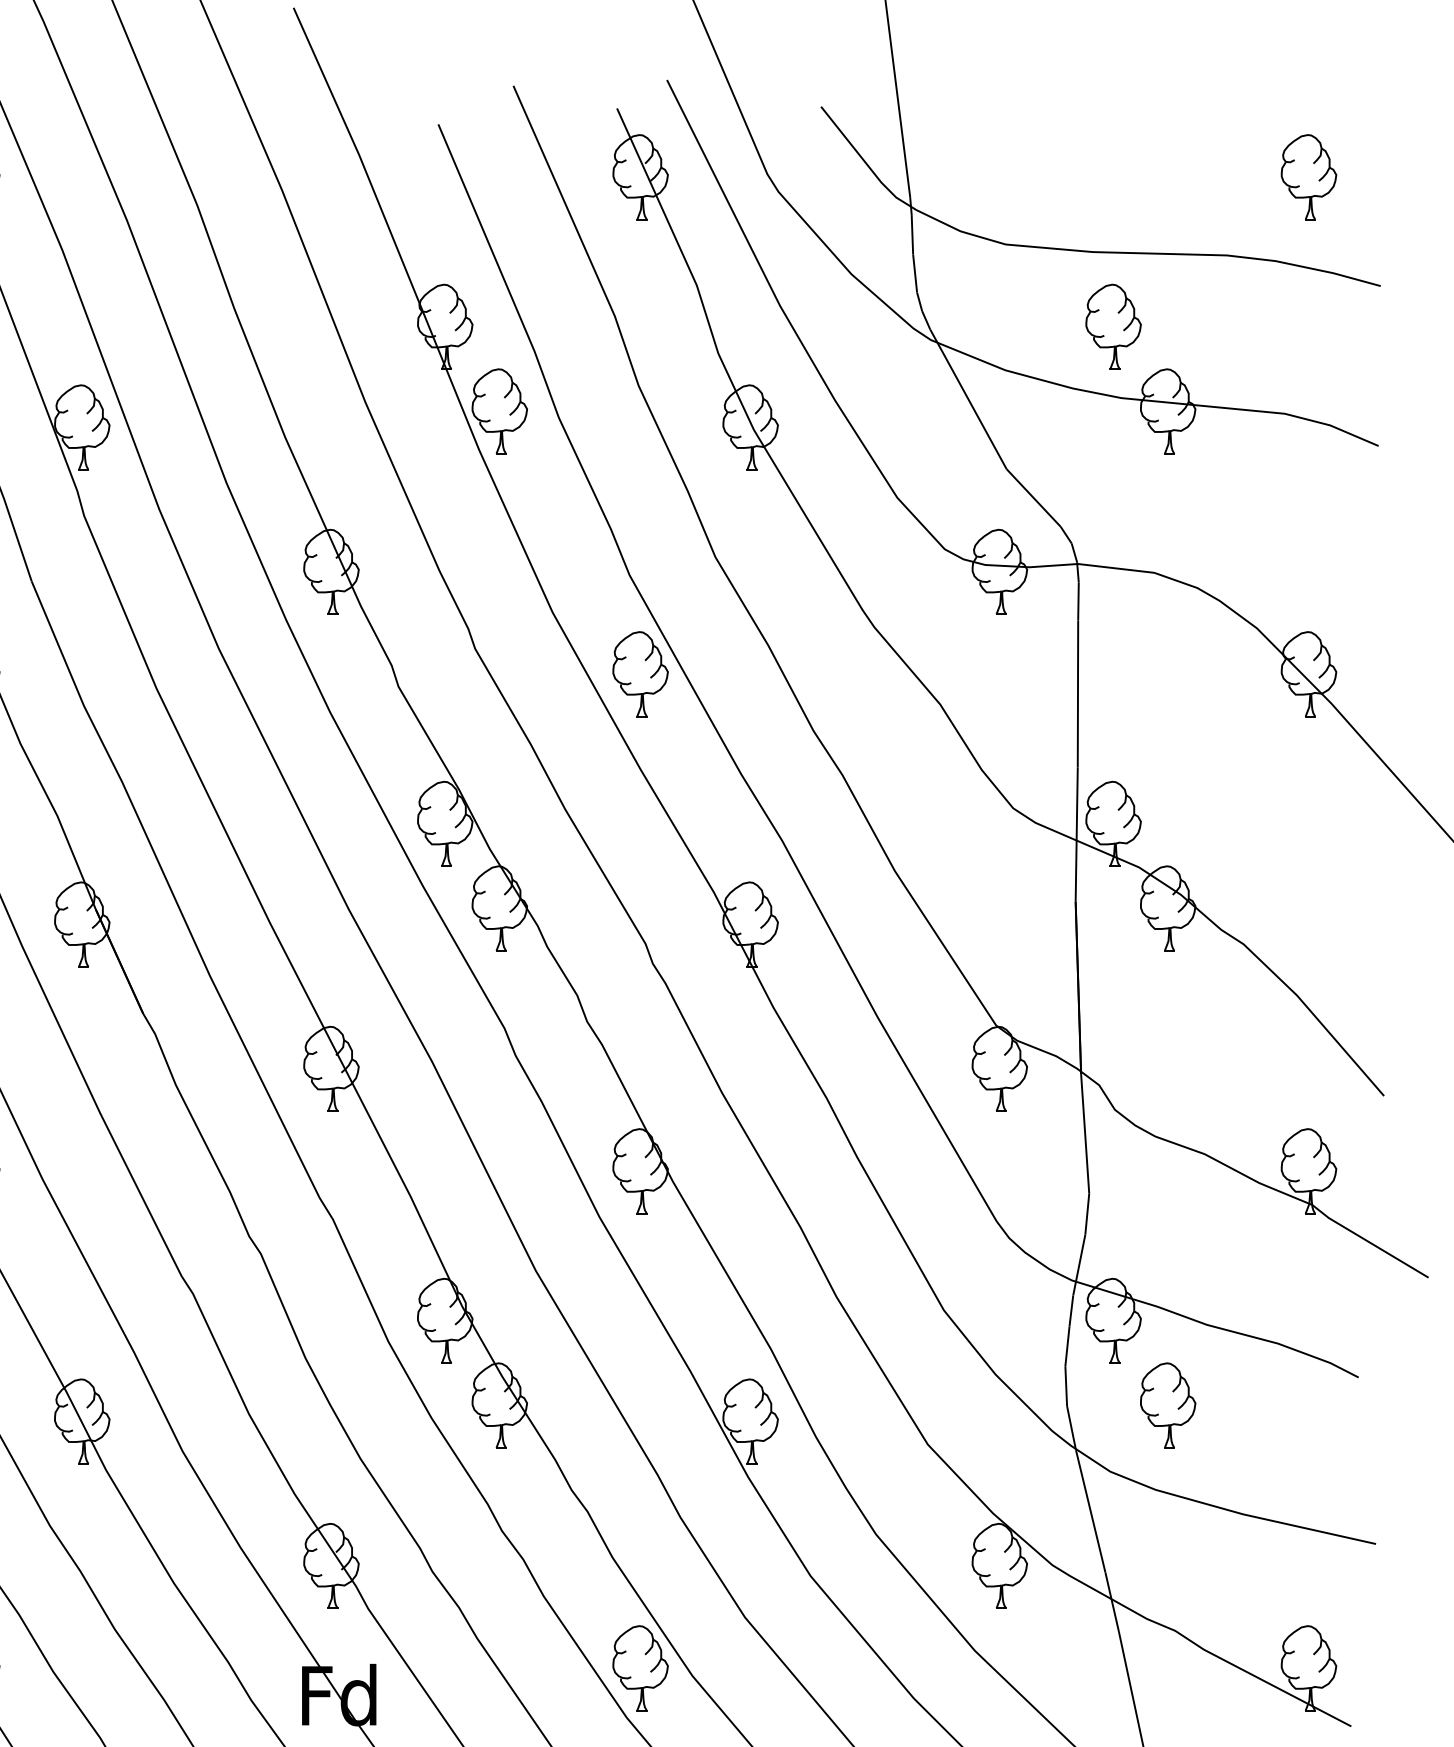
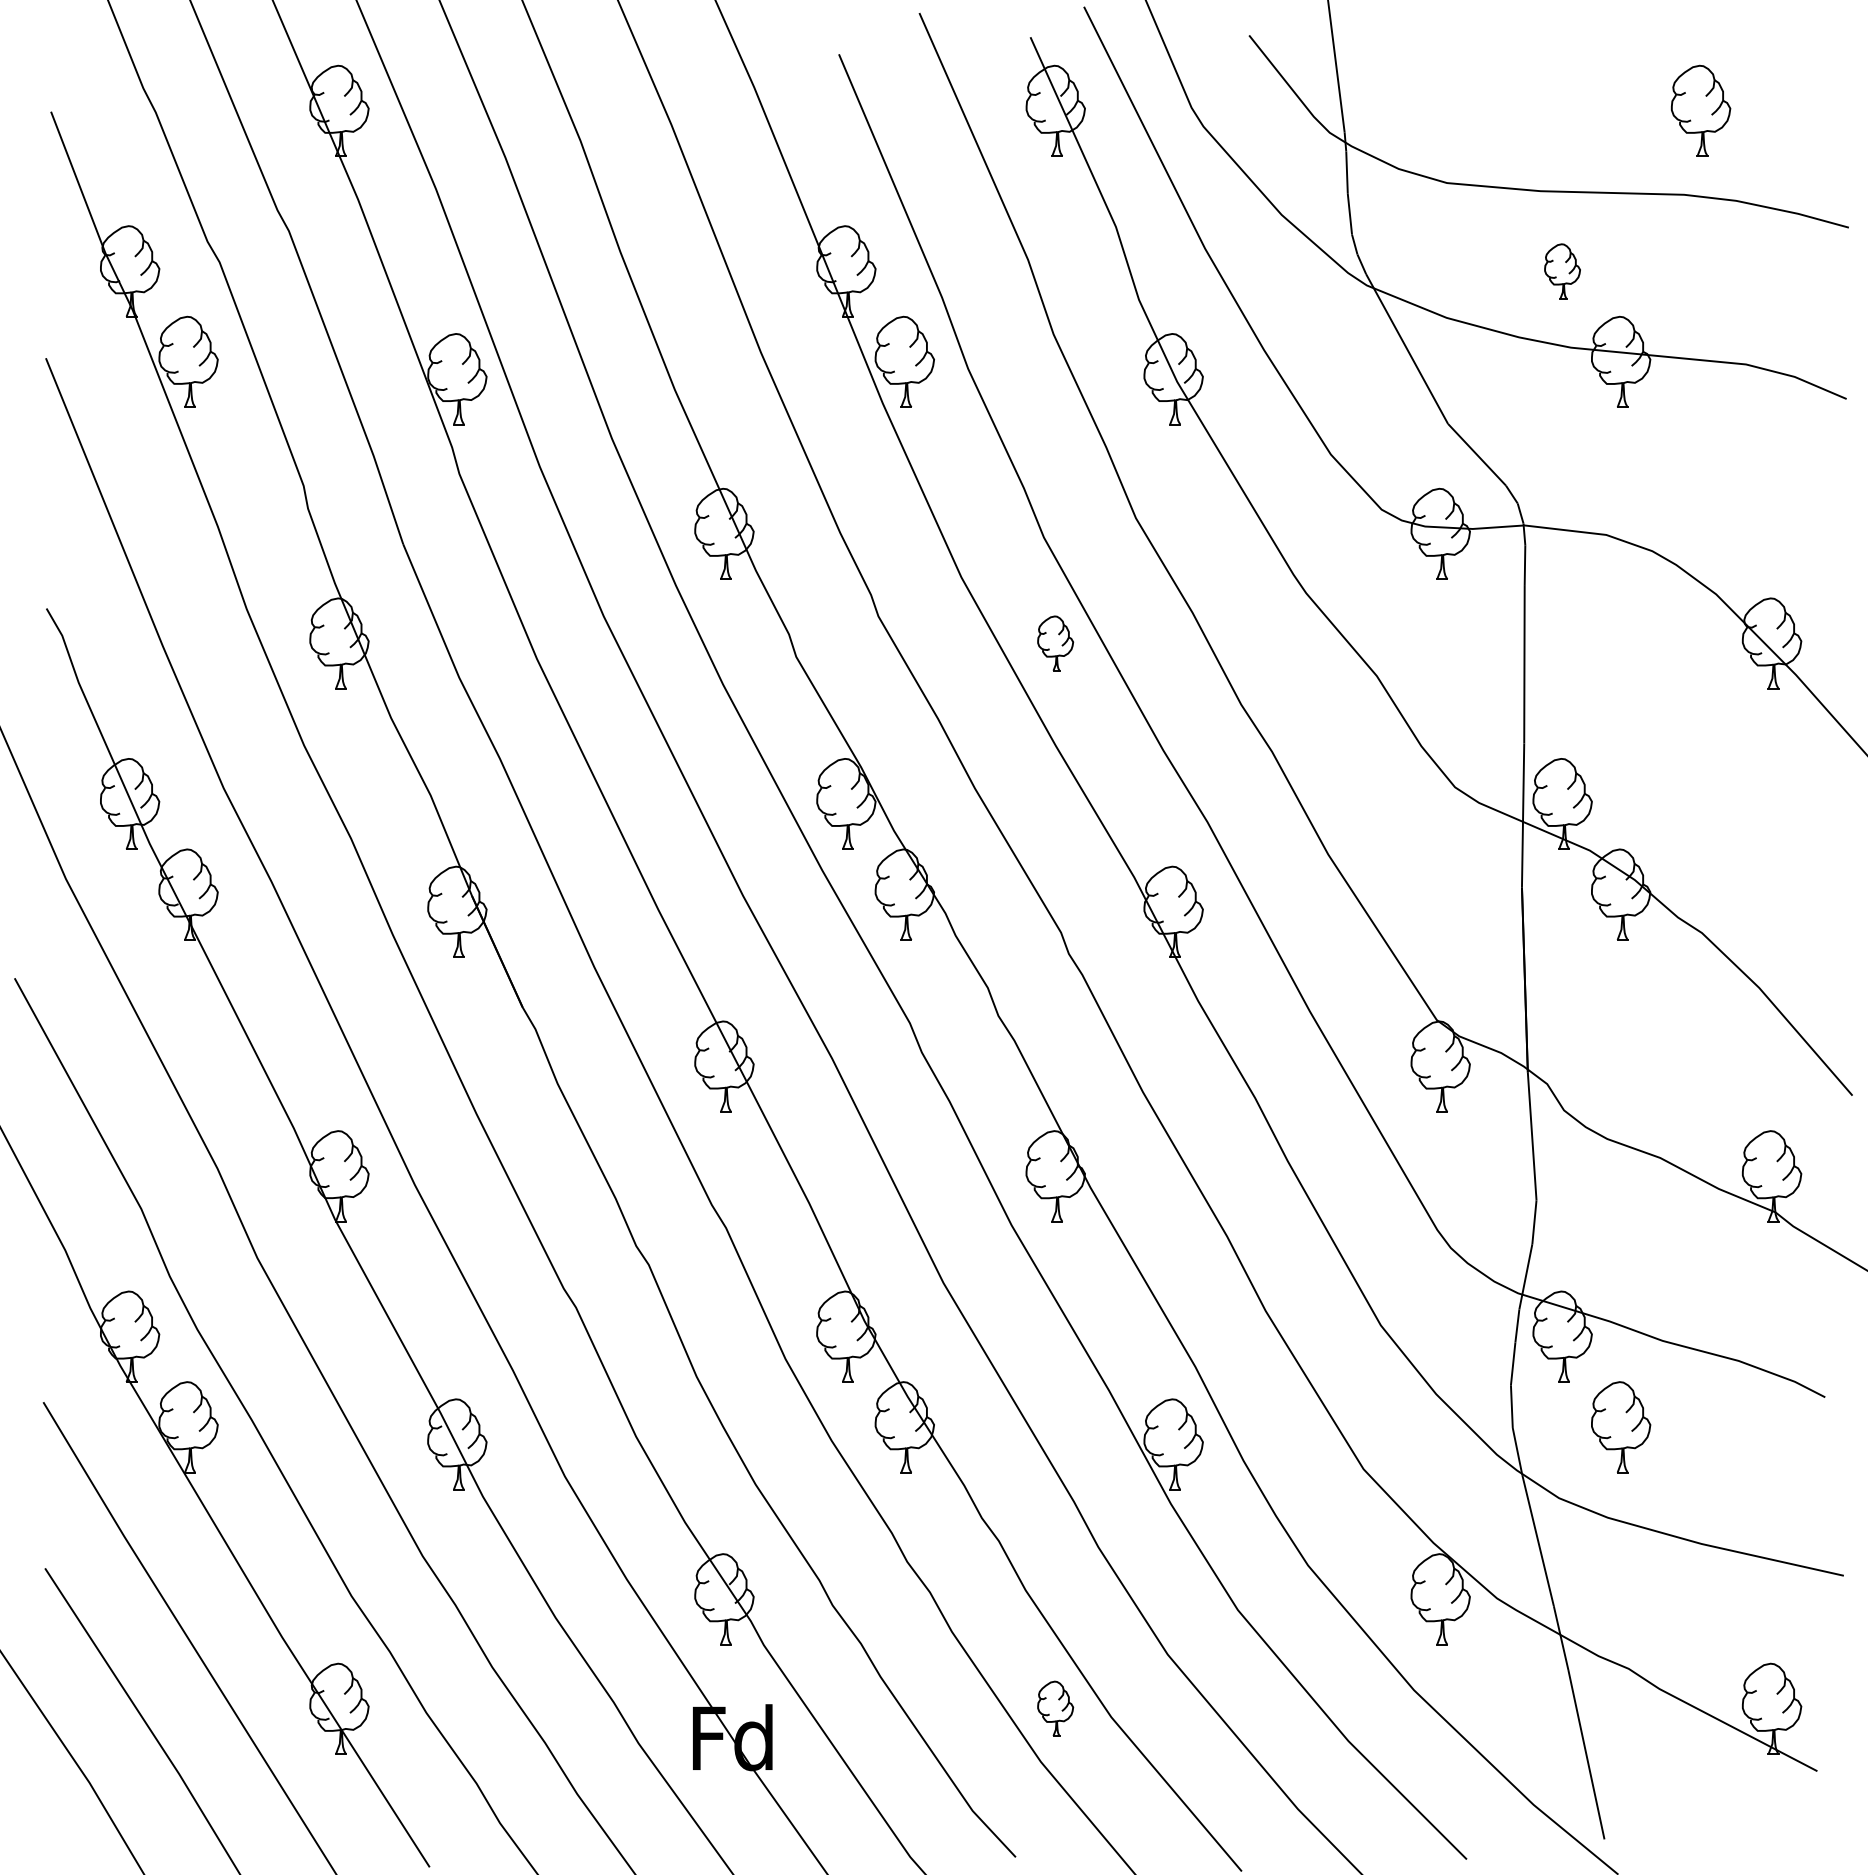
part: (1309, 176) -> (1701, 110), moved
part: (1113, 327) -> (1562, 271), size x0.6
part: (640, 674) -> (1055, 643), size x0.6
part: (640, 1667) -> (1055, 1708), size x0.6

